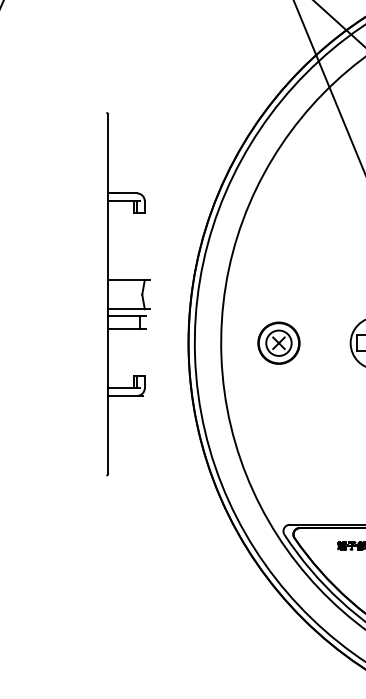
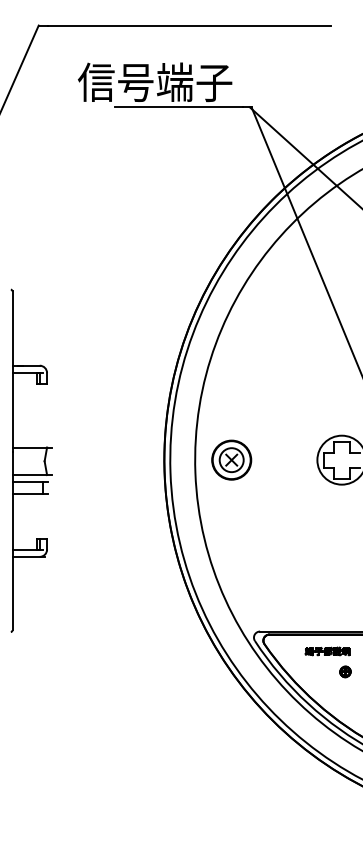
part: (128, 293) -> (31, 460), moved
part: (278, 342) -> (231, 459), moved

